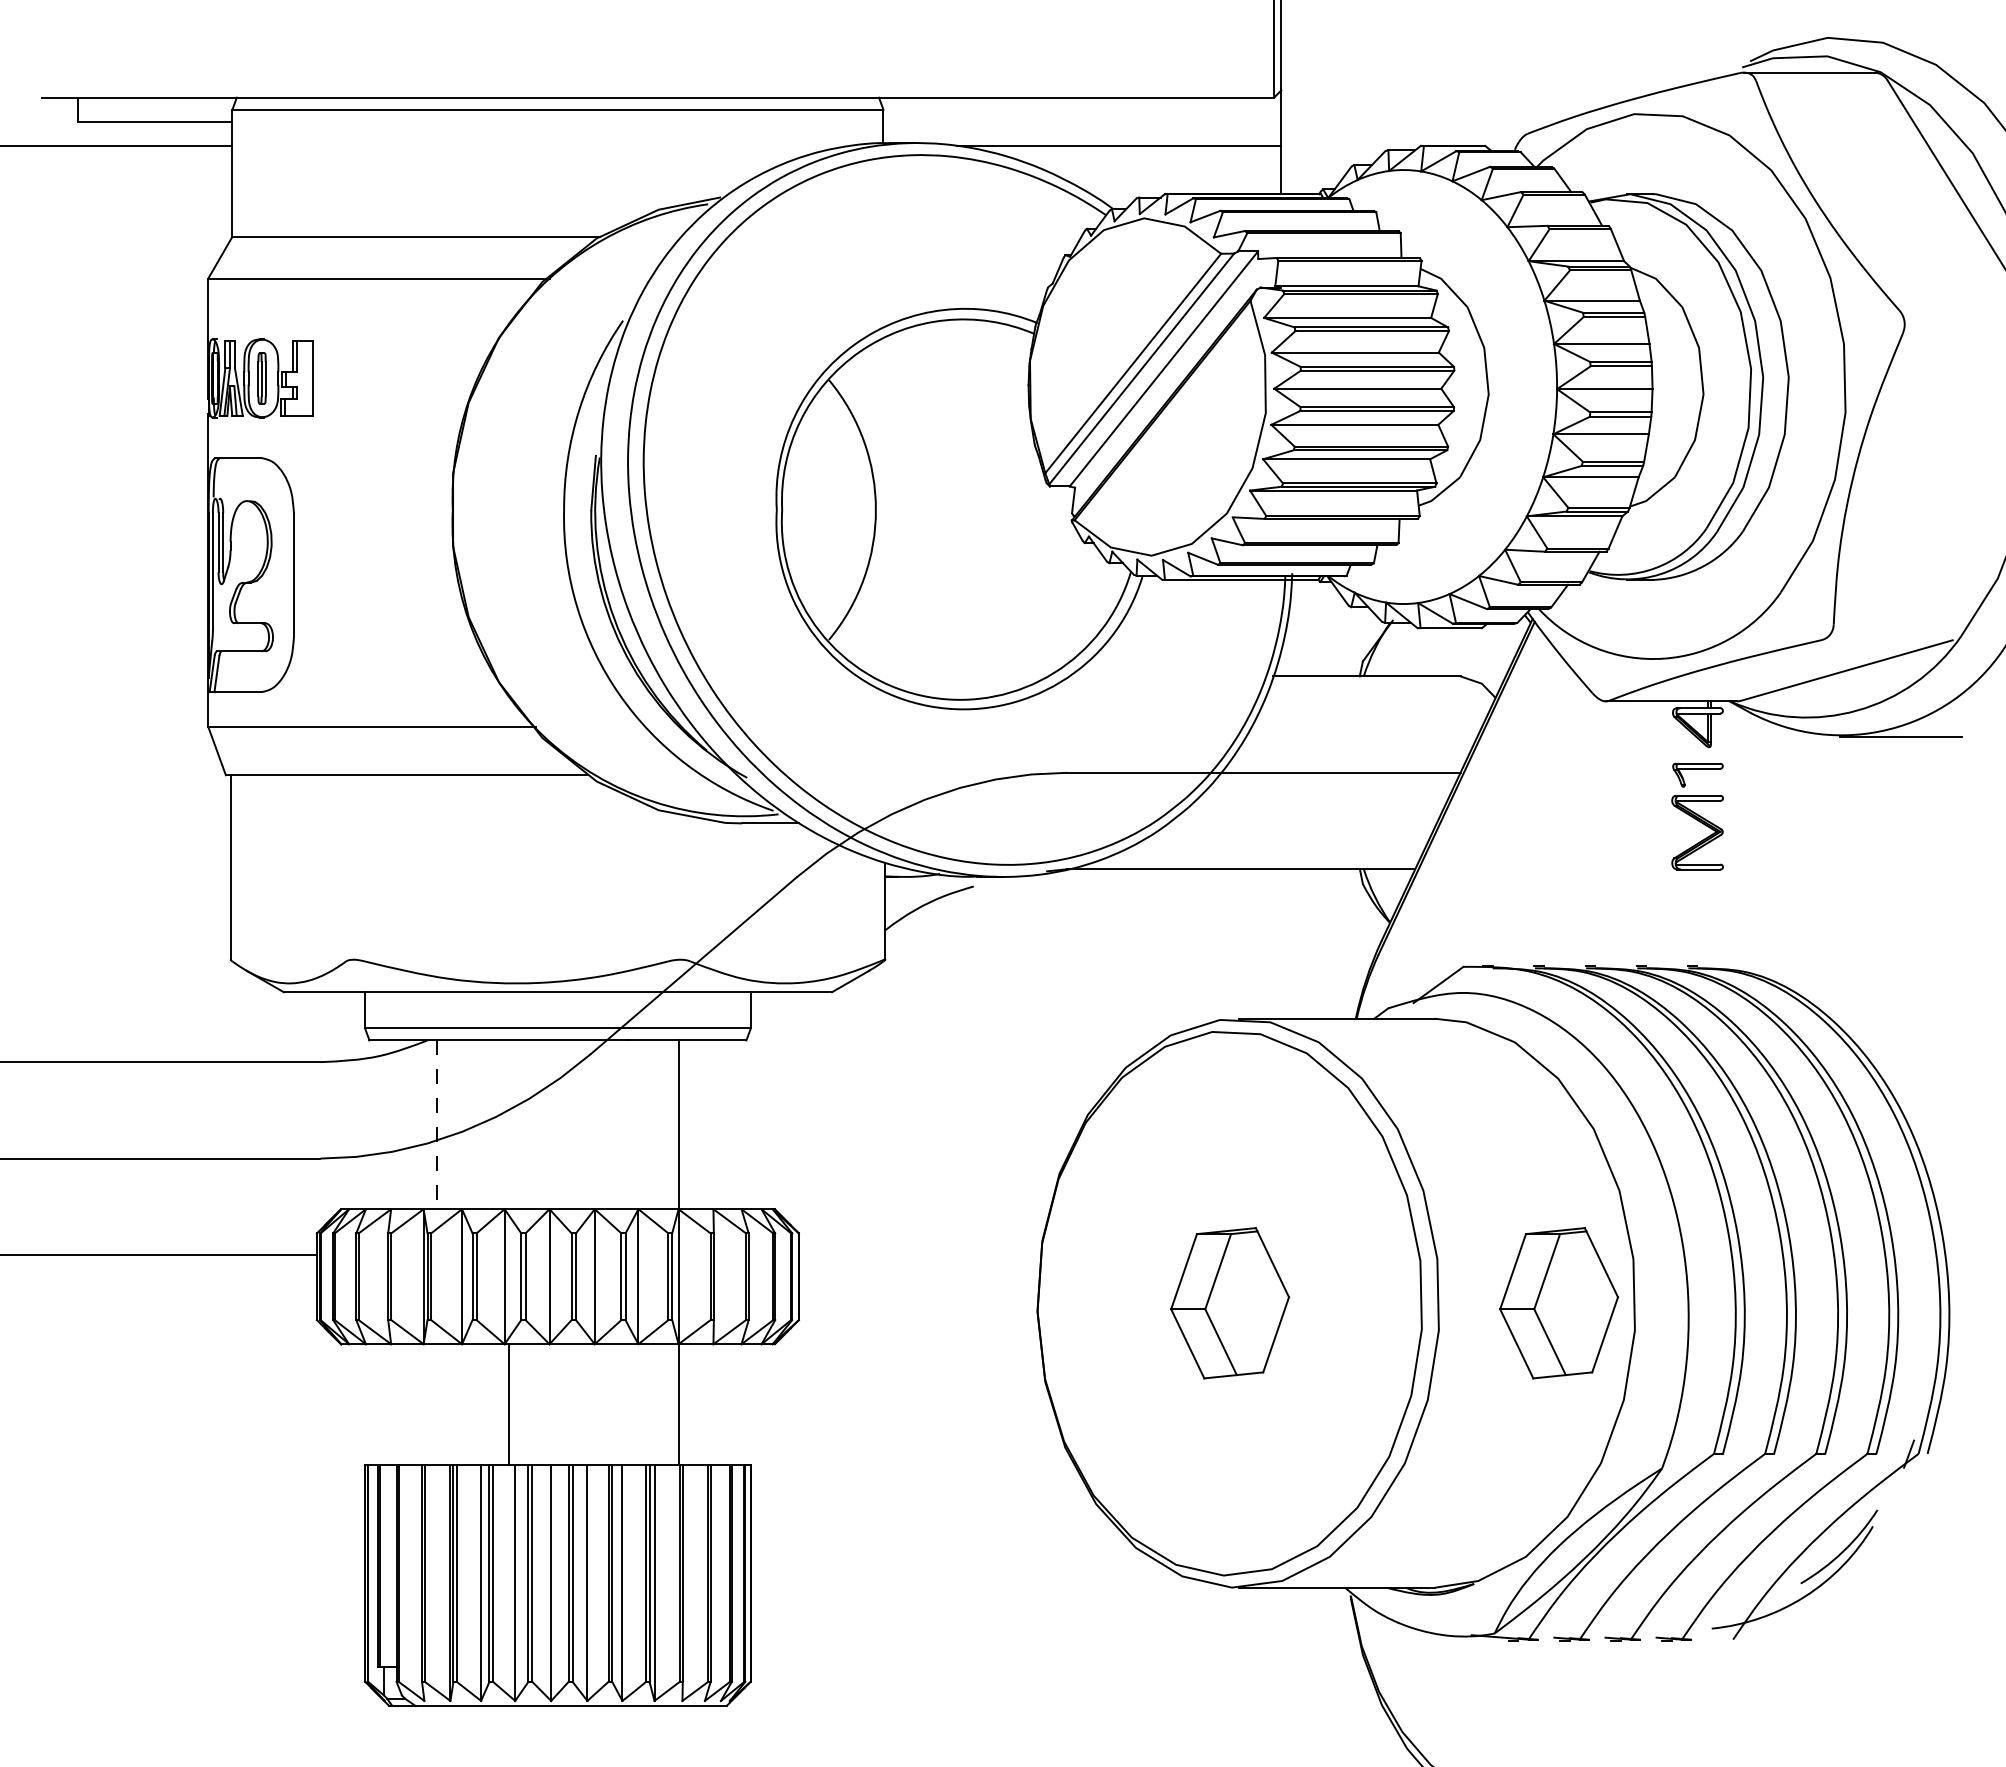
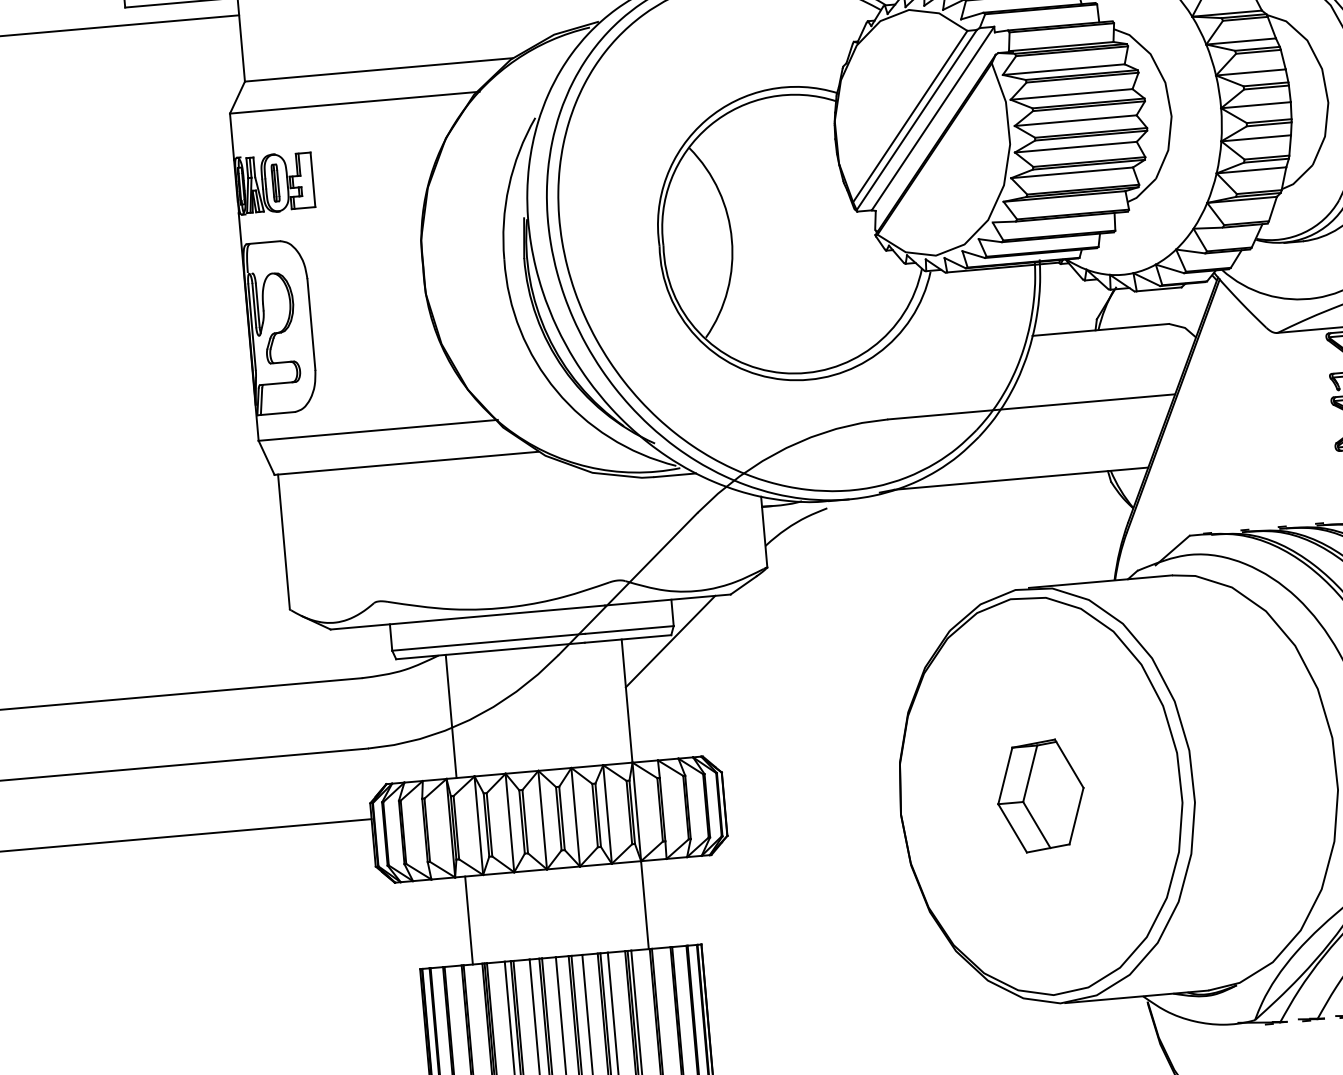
line: (744, 1048) -> (670, 641), added
line: (437, 1125) -> (451, 716), dashed -> solid
part: (1559, 1303) -> (1281, 775), removed
line: (509, 1404) -> (469, 920), moved

